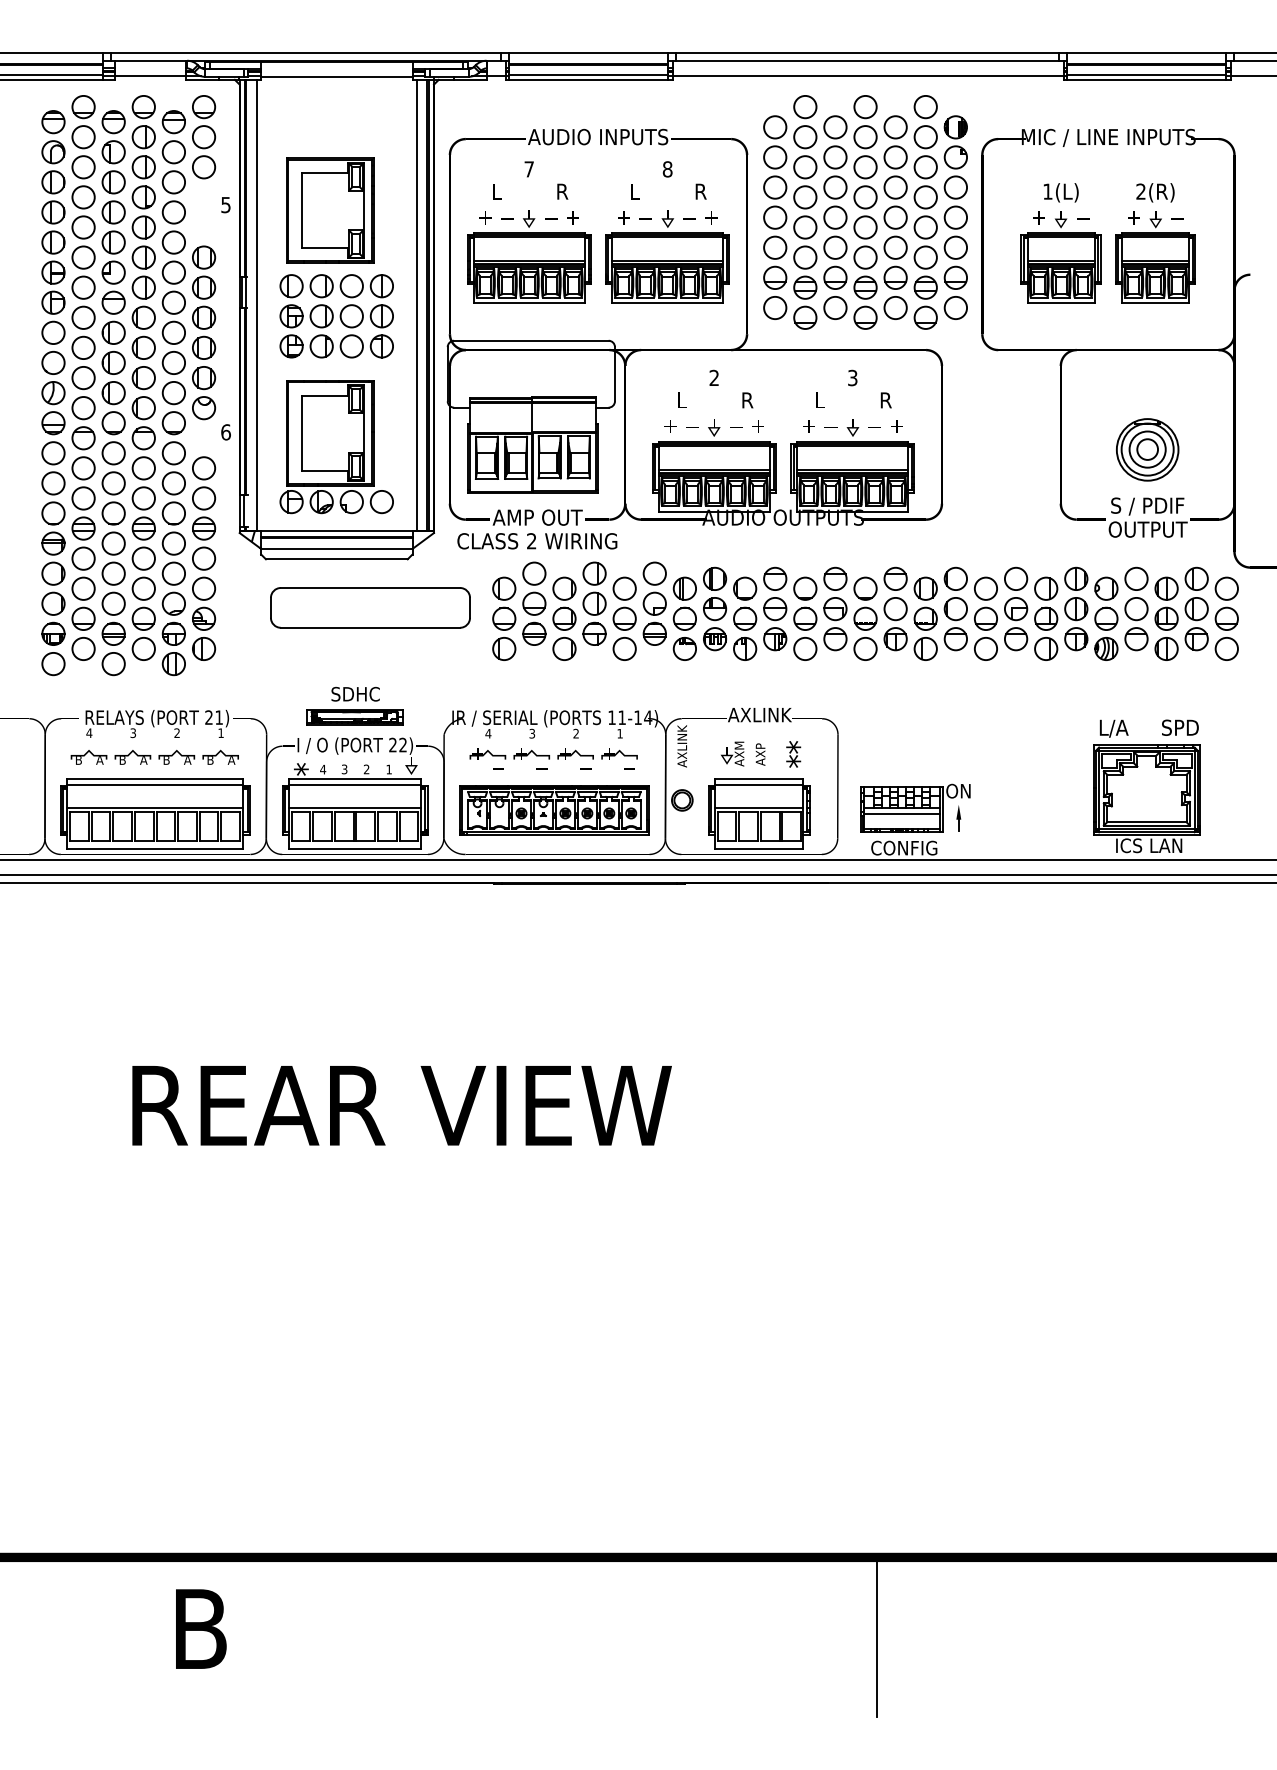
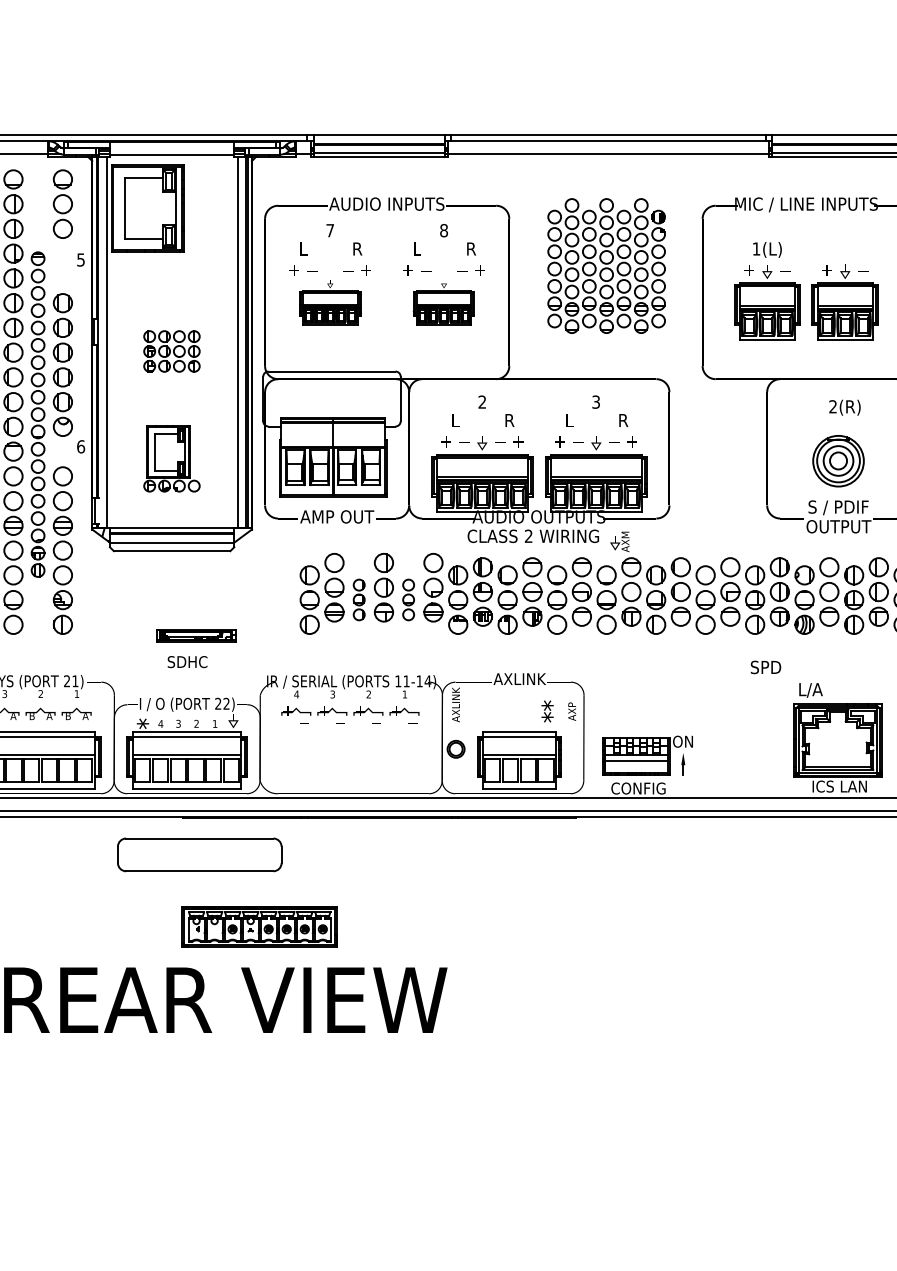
text: (1155, 192) -> (844, 407), moved
part: (330, 210) -> (148, 208), moved
part: (865, 212) -> (606, 266), size x0.7
part: (529, 256) -> (330, 302), size x0.6
part: (667, 256) -> (443, 302), size x0.6
part: (336, 316) -> (171, 351), size x0.6
part: (173, 393) -> (37, 414), size x0.7
part: (336, 447) -> (171, 459), size x0.6
text: (537, 541) -> (533, 536), moved
part: (370, 607) -> (199, 854), moved
part: (564, 618) -> (359, 599), size x0.6
part: (624, 618) -> (408, 599), size x0.6
part: (354, 717) -> (195, 635), moved
text: (1180, 727) -> (766, 667), moved
text: (732, 753) -> (619, 541), moved
text: (760, 754) -> (572, 711), moved
part: (554, 810) -> (259, 926), moved

